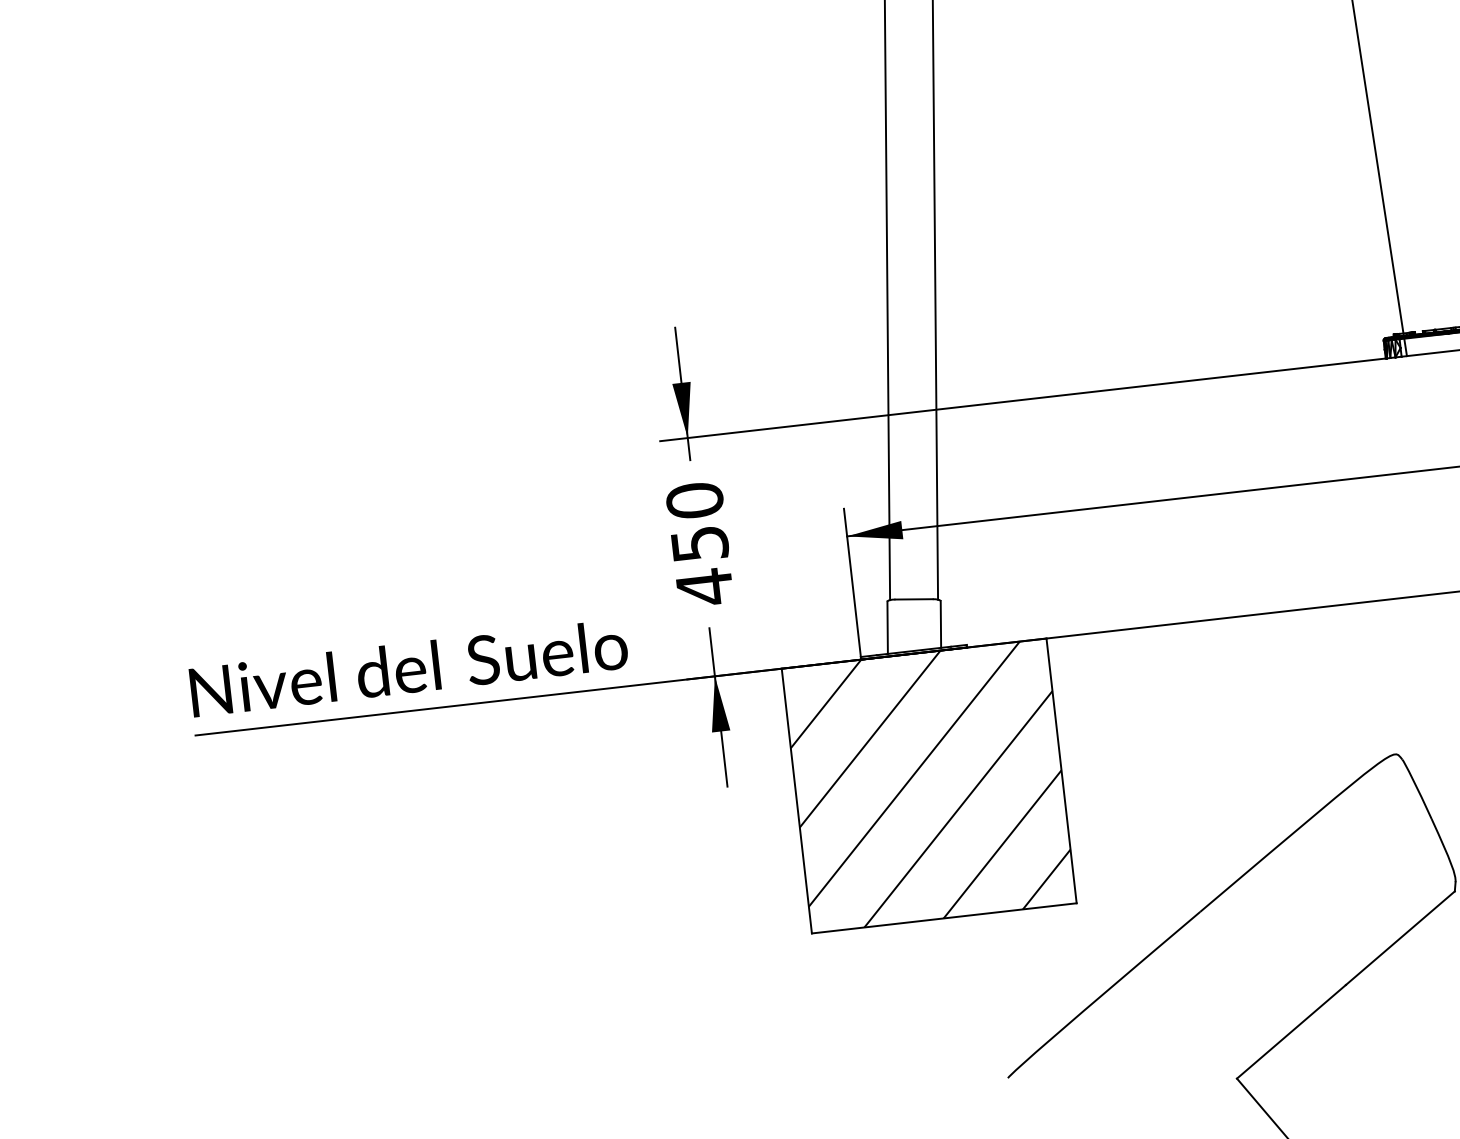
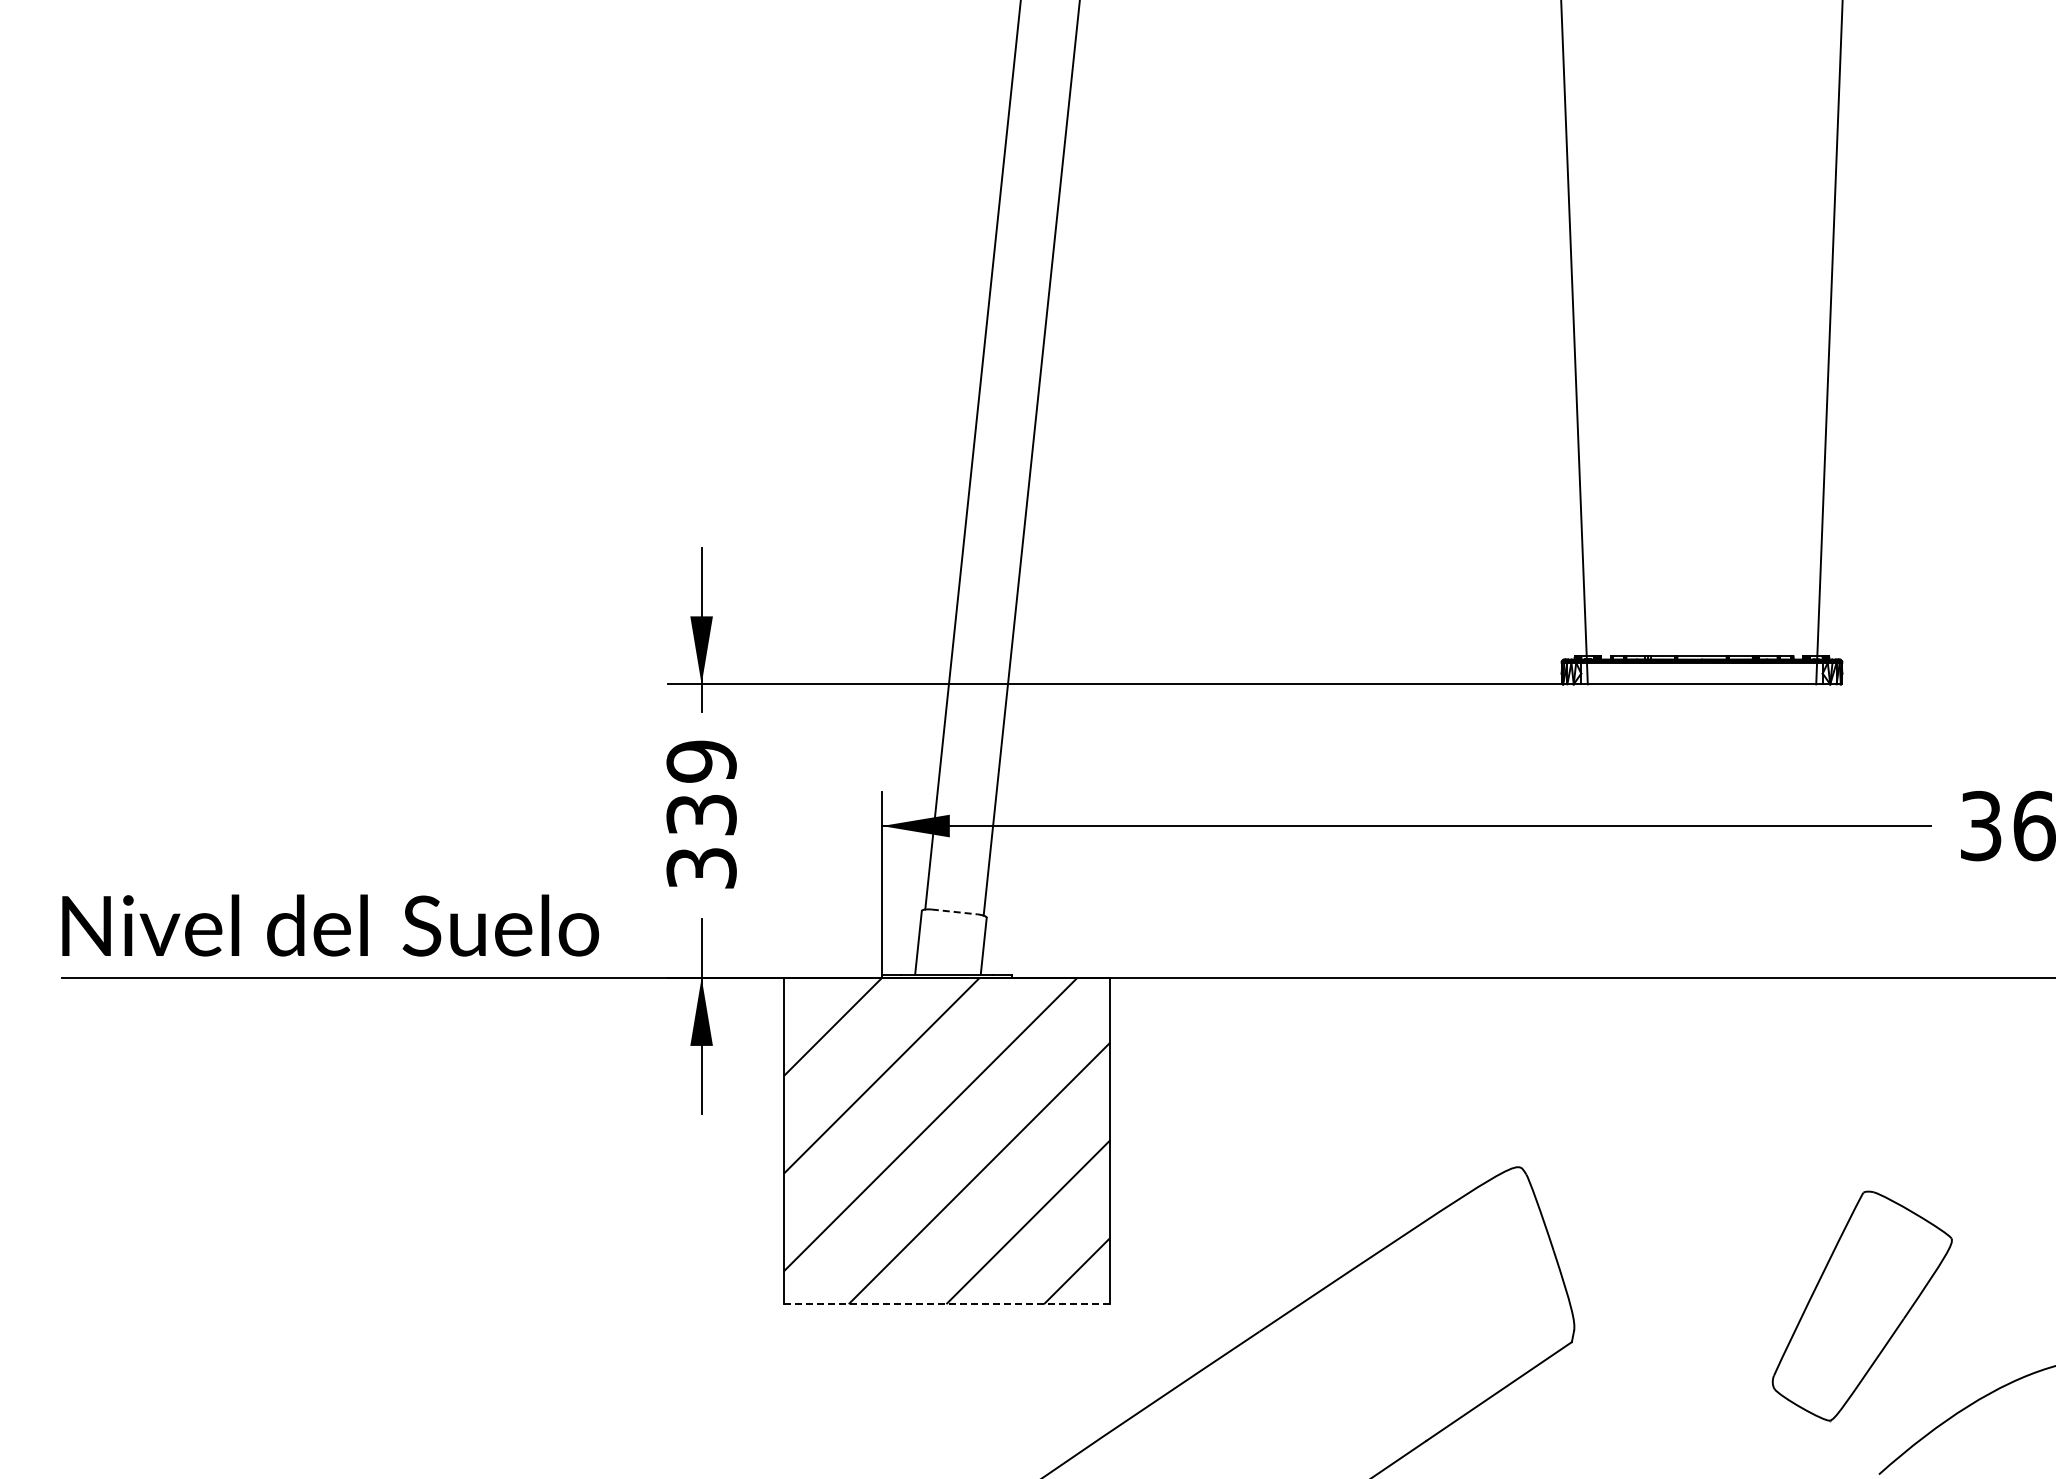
text: (699, 544) -> (701, 815), 450 -> 339
line: (913, 599) -> (954, 911), solid -> dashed
line: (944, 918) -> (947, 1304), solid -> dashed

